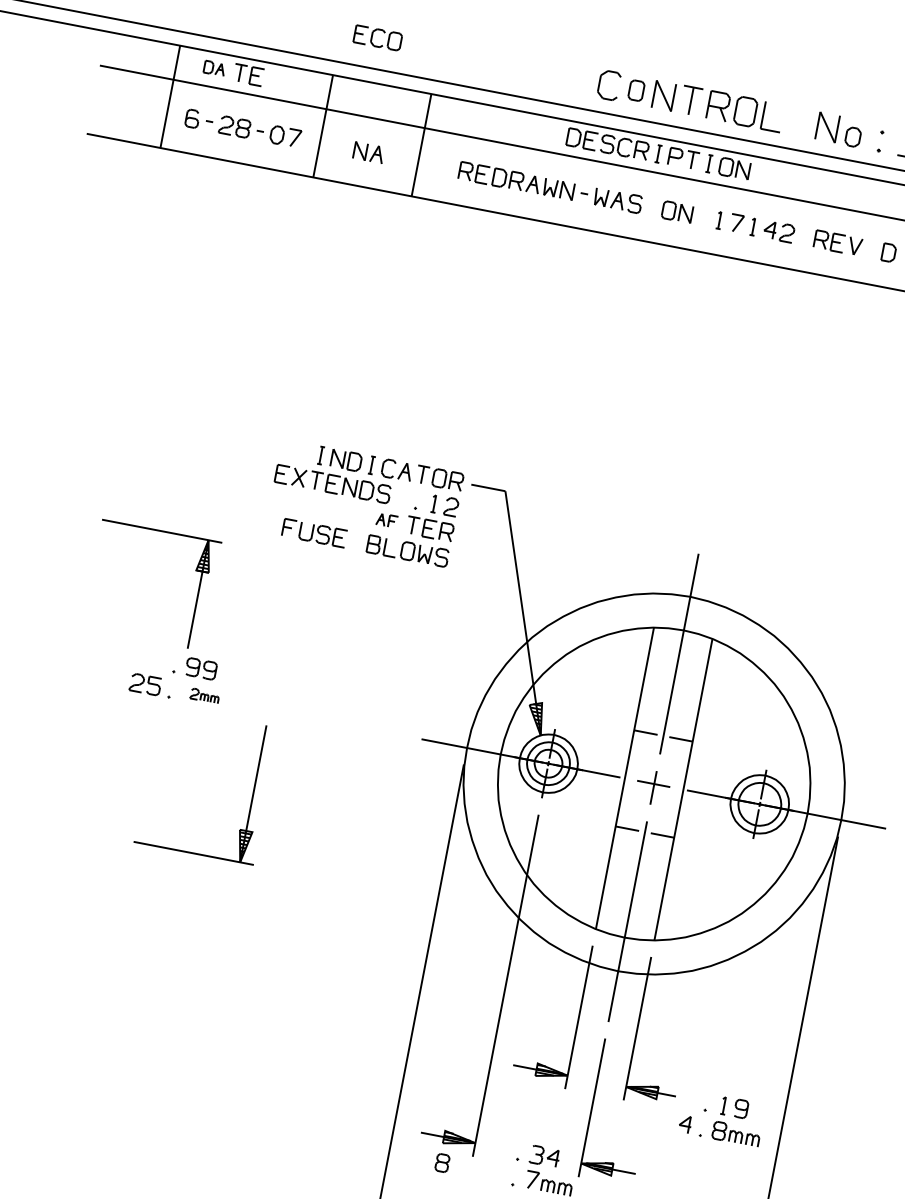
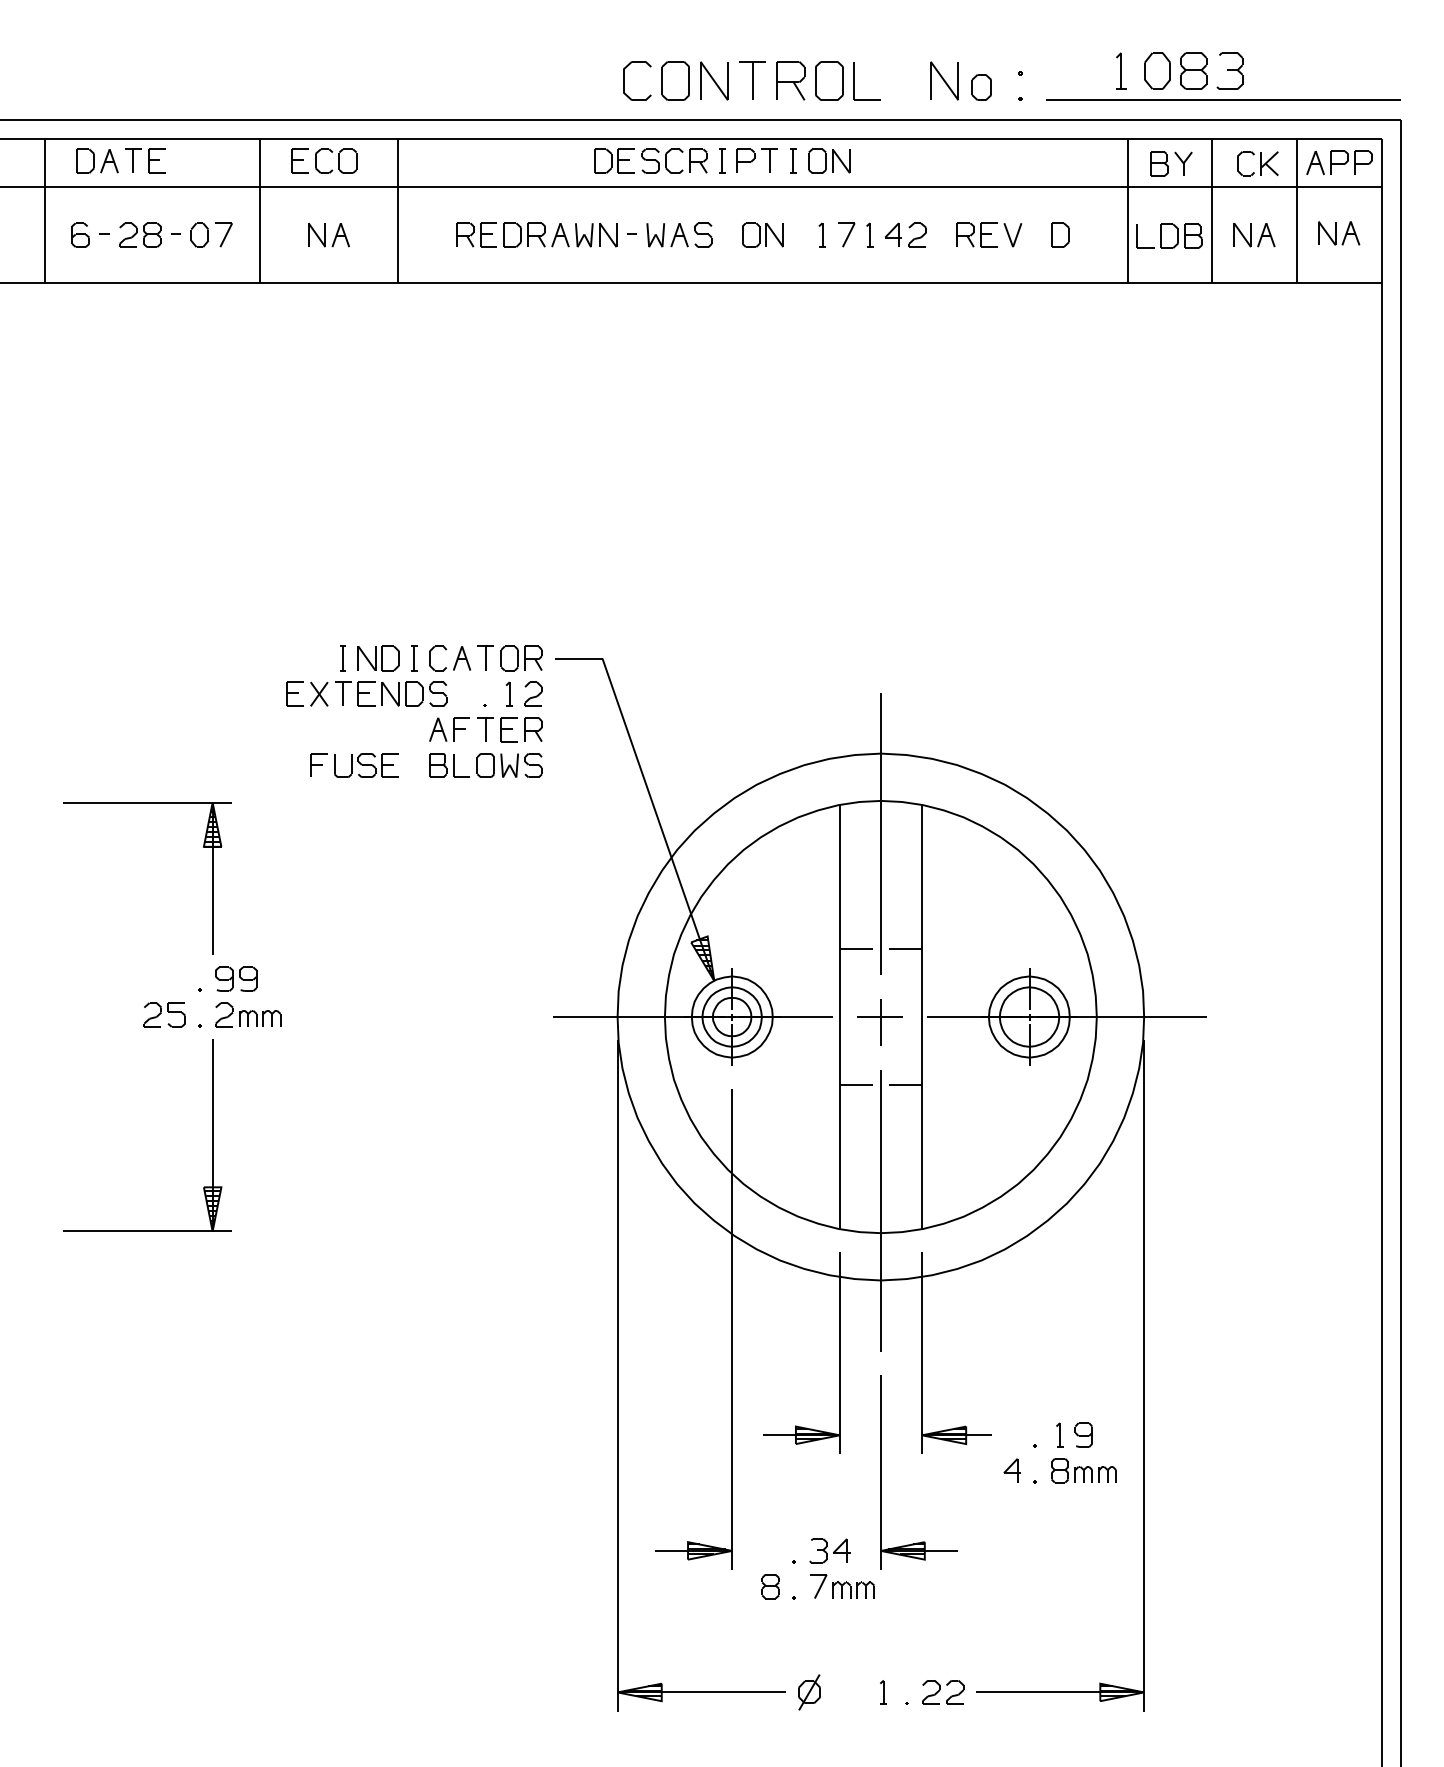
part: (372, 36) -> (316, 160), moved
part: (214, 68) -> (97, 160), size x1.43
part: (636, 90) -> (675, 80), size x1.43
part: (386, 520) -> (449, 729), size x1.43
part: (205, 695) -> (248, 1014), size x1.67
part: (253, 794) -> (212, 1135), moved
part: (442, 1162) -> (770, 1586), moved

